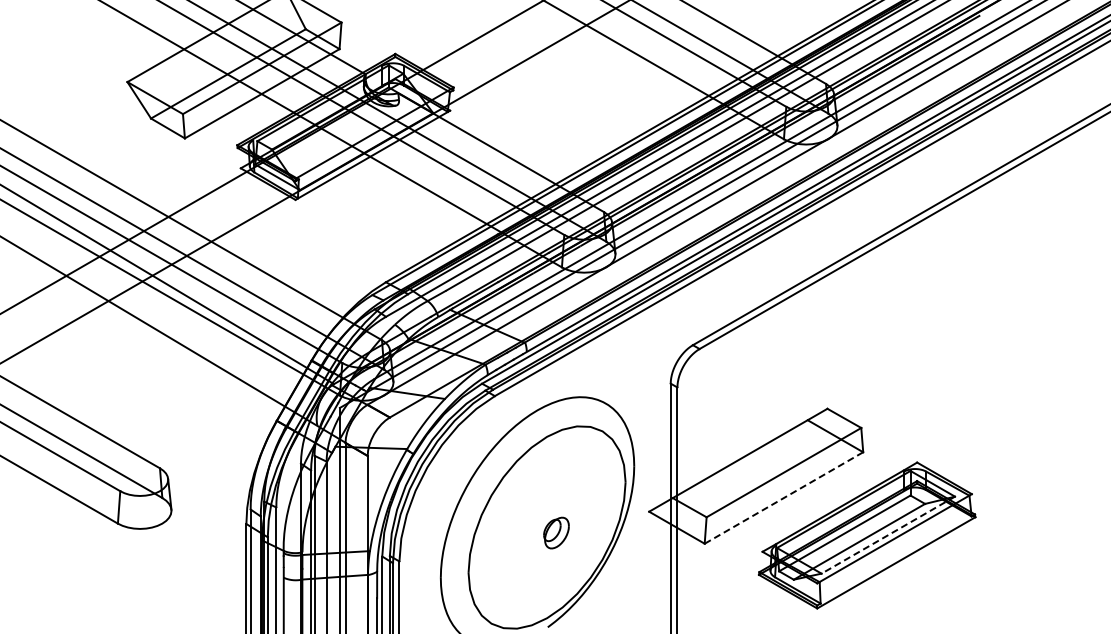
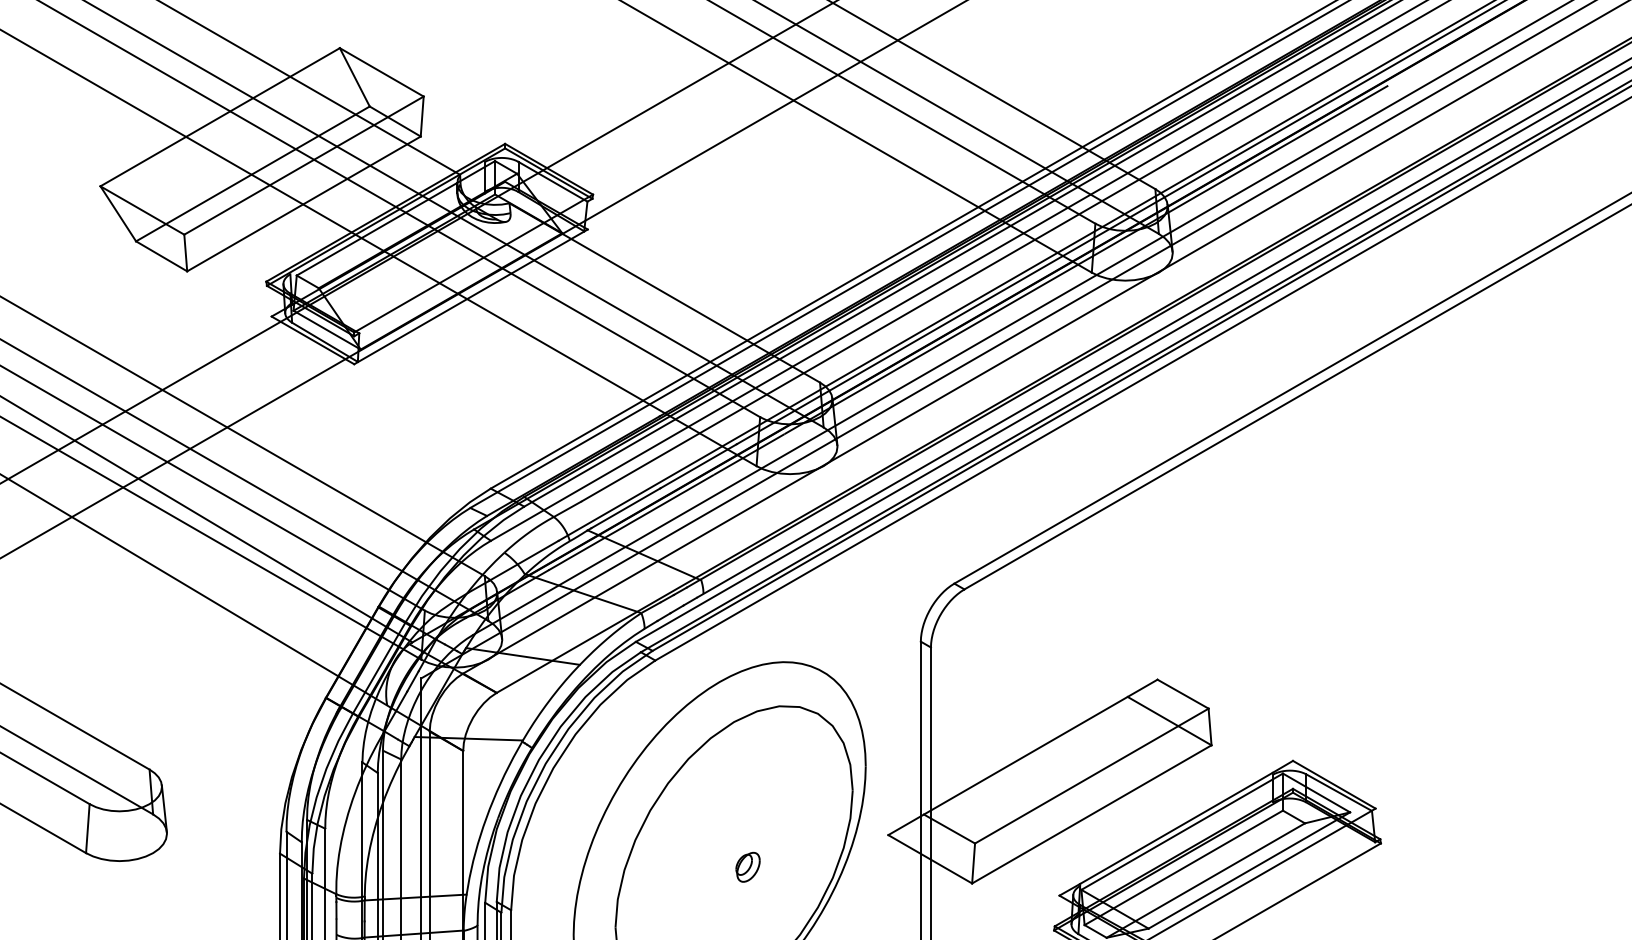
line: (783, 497) -> (1091, 813), dashed -> solid
part: (555, 532) -> (746, 866), size x0.62
line: (887, 535) -> (1248, 871), dashed -> solid

